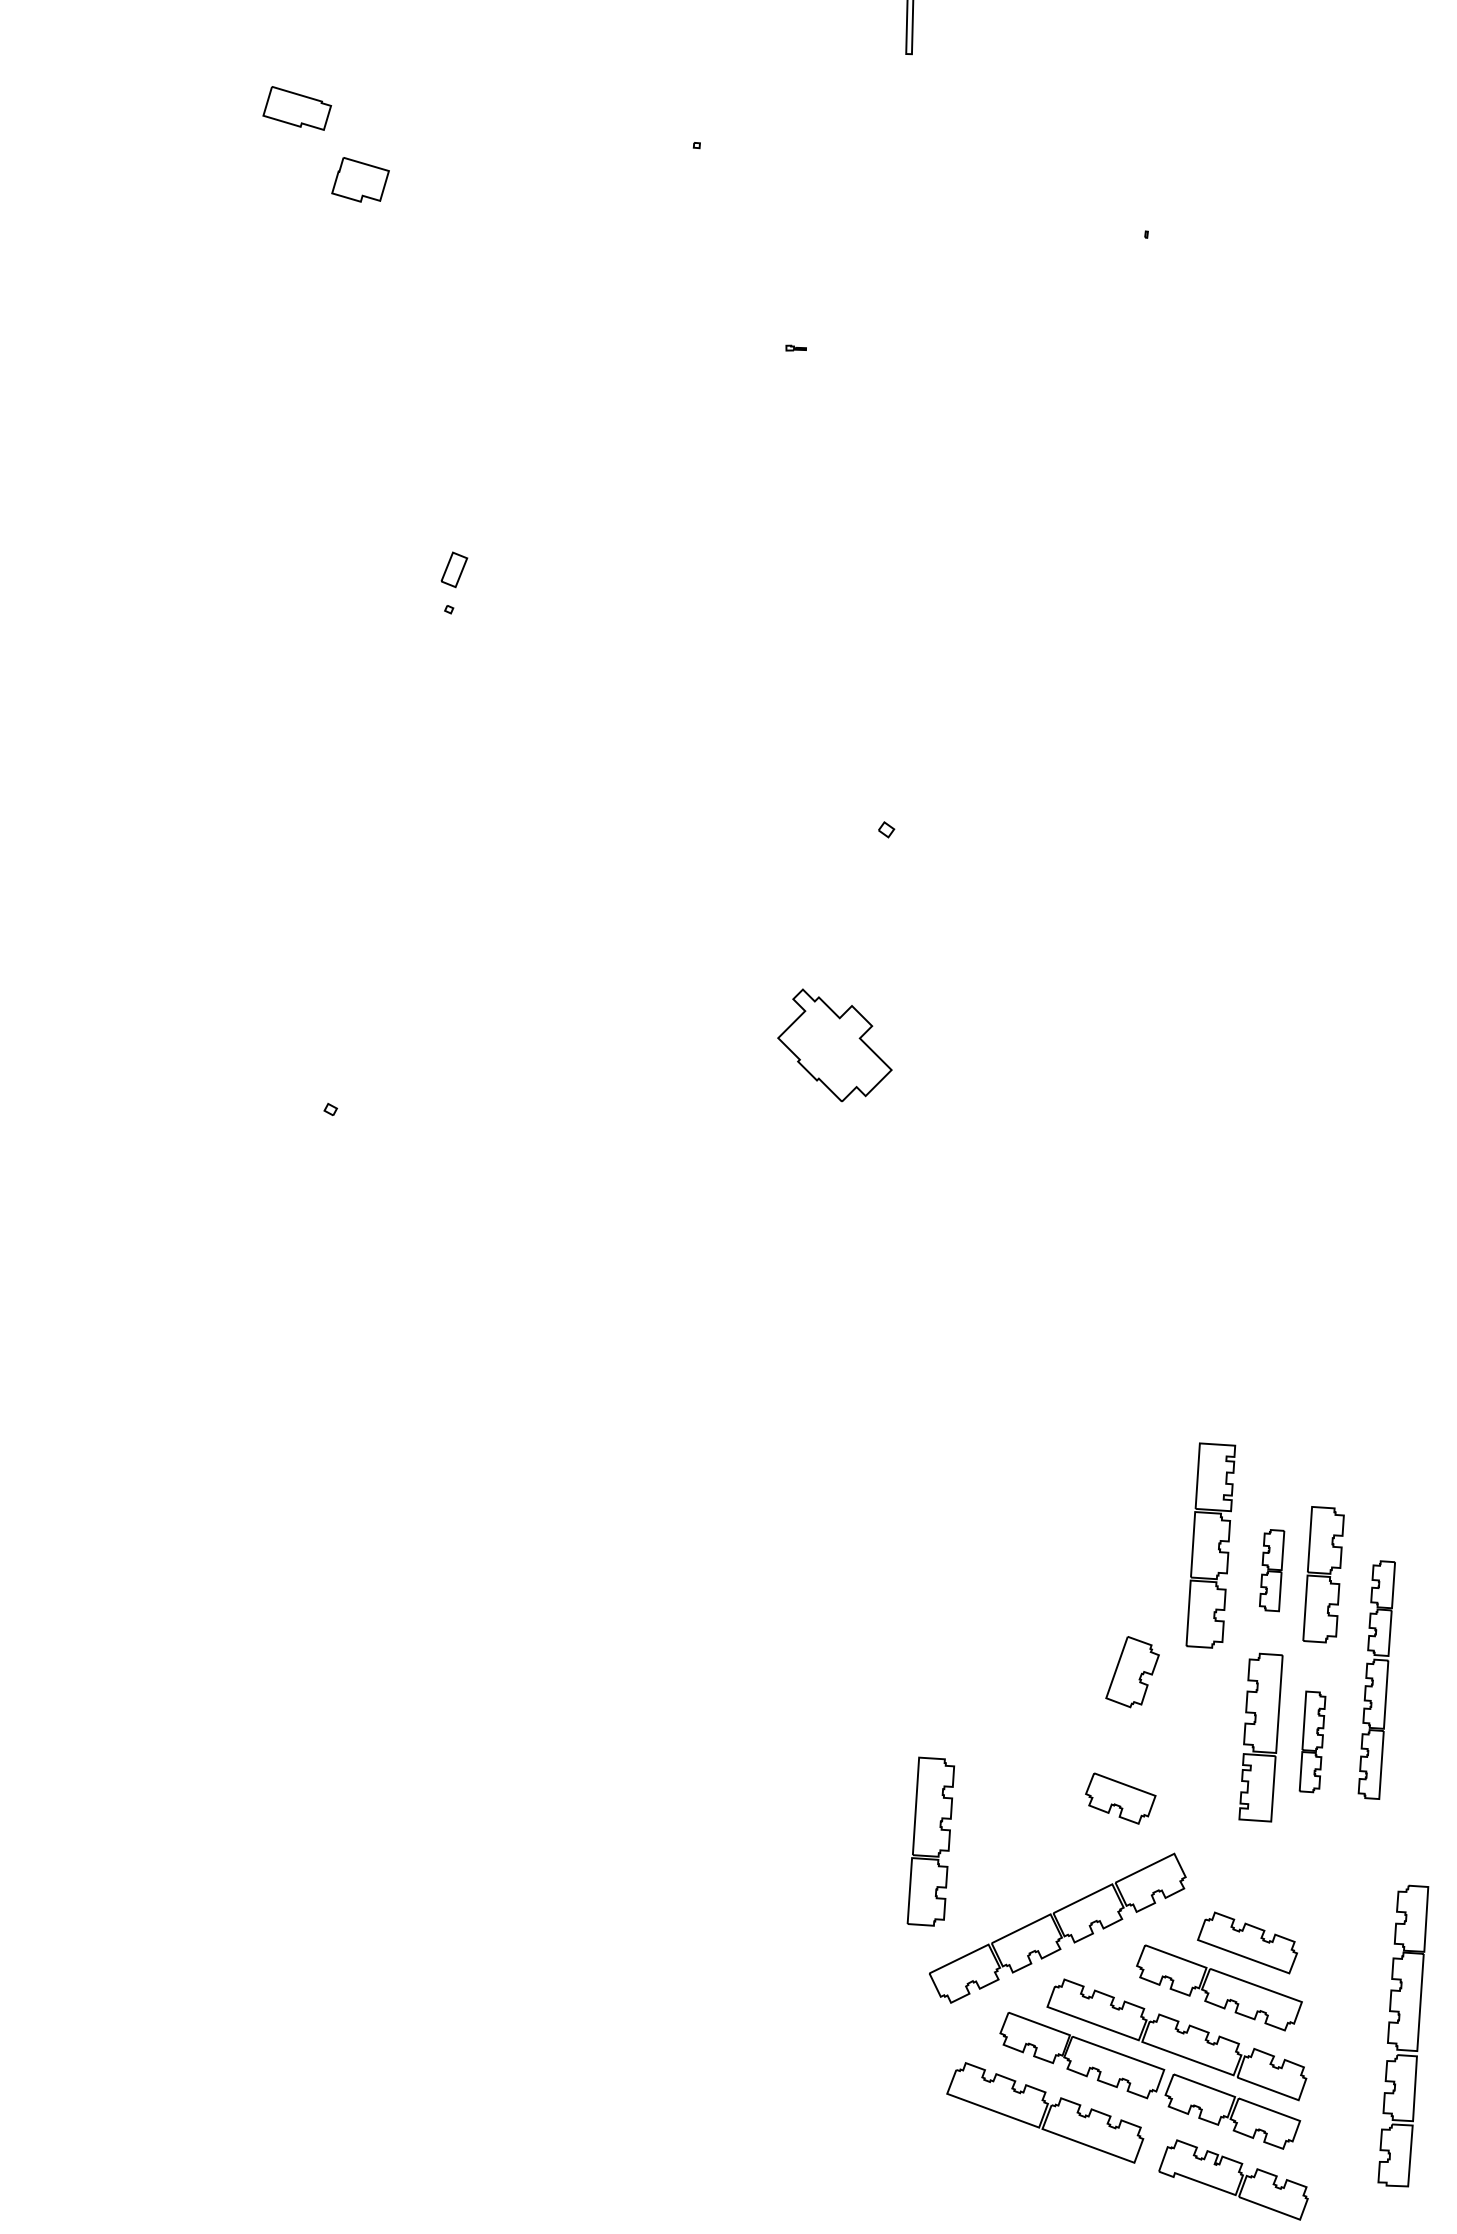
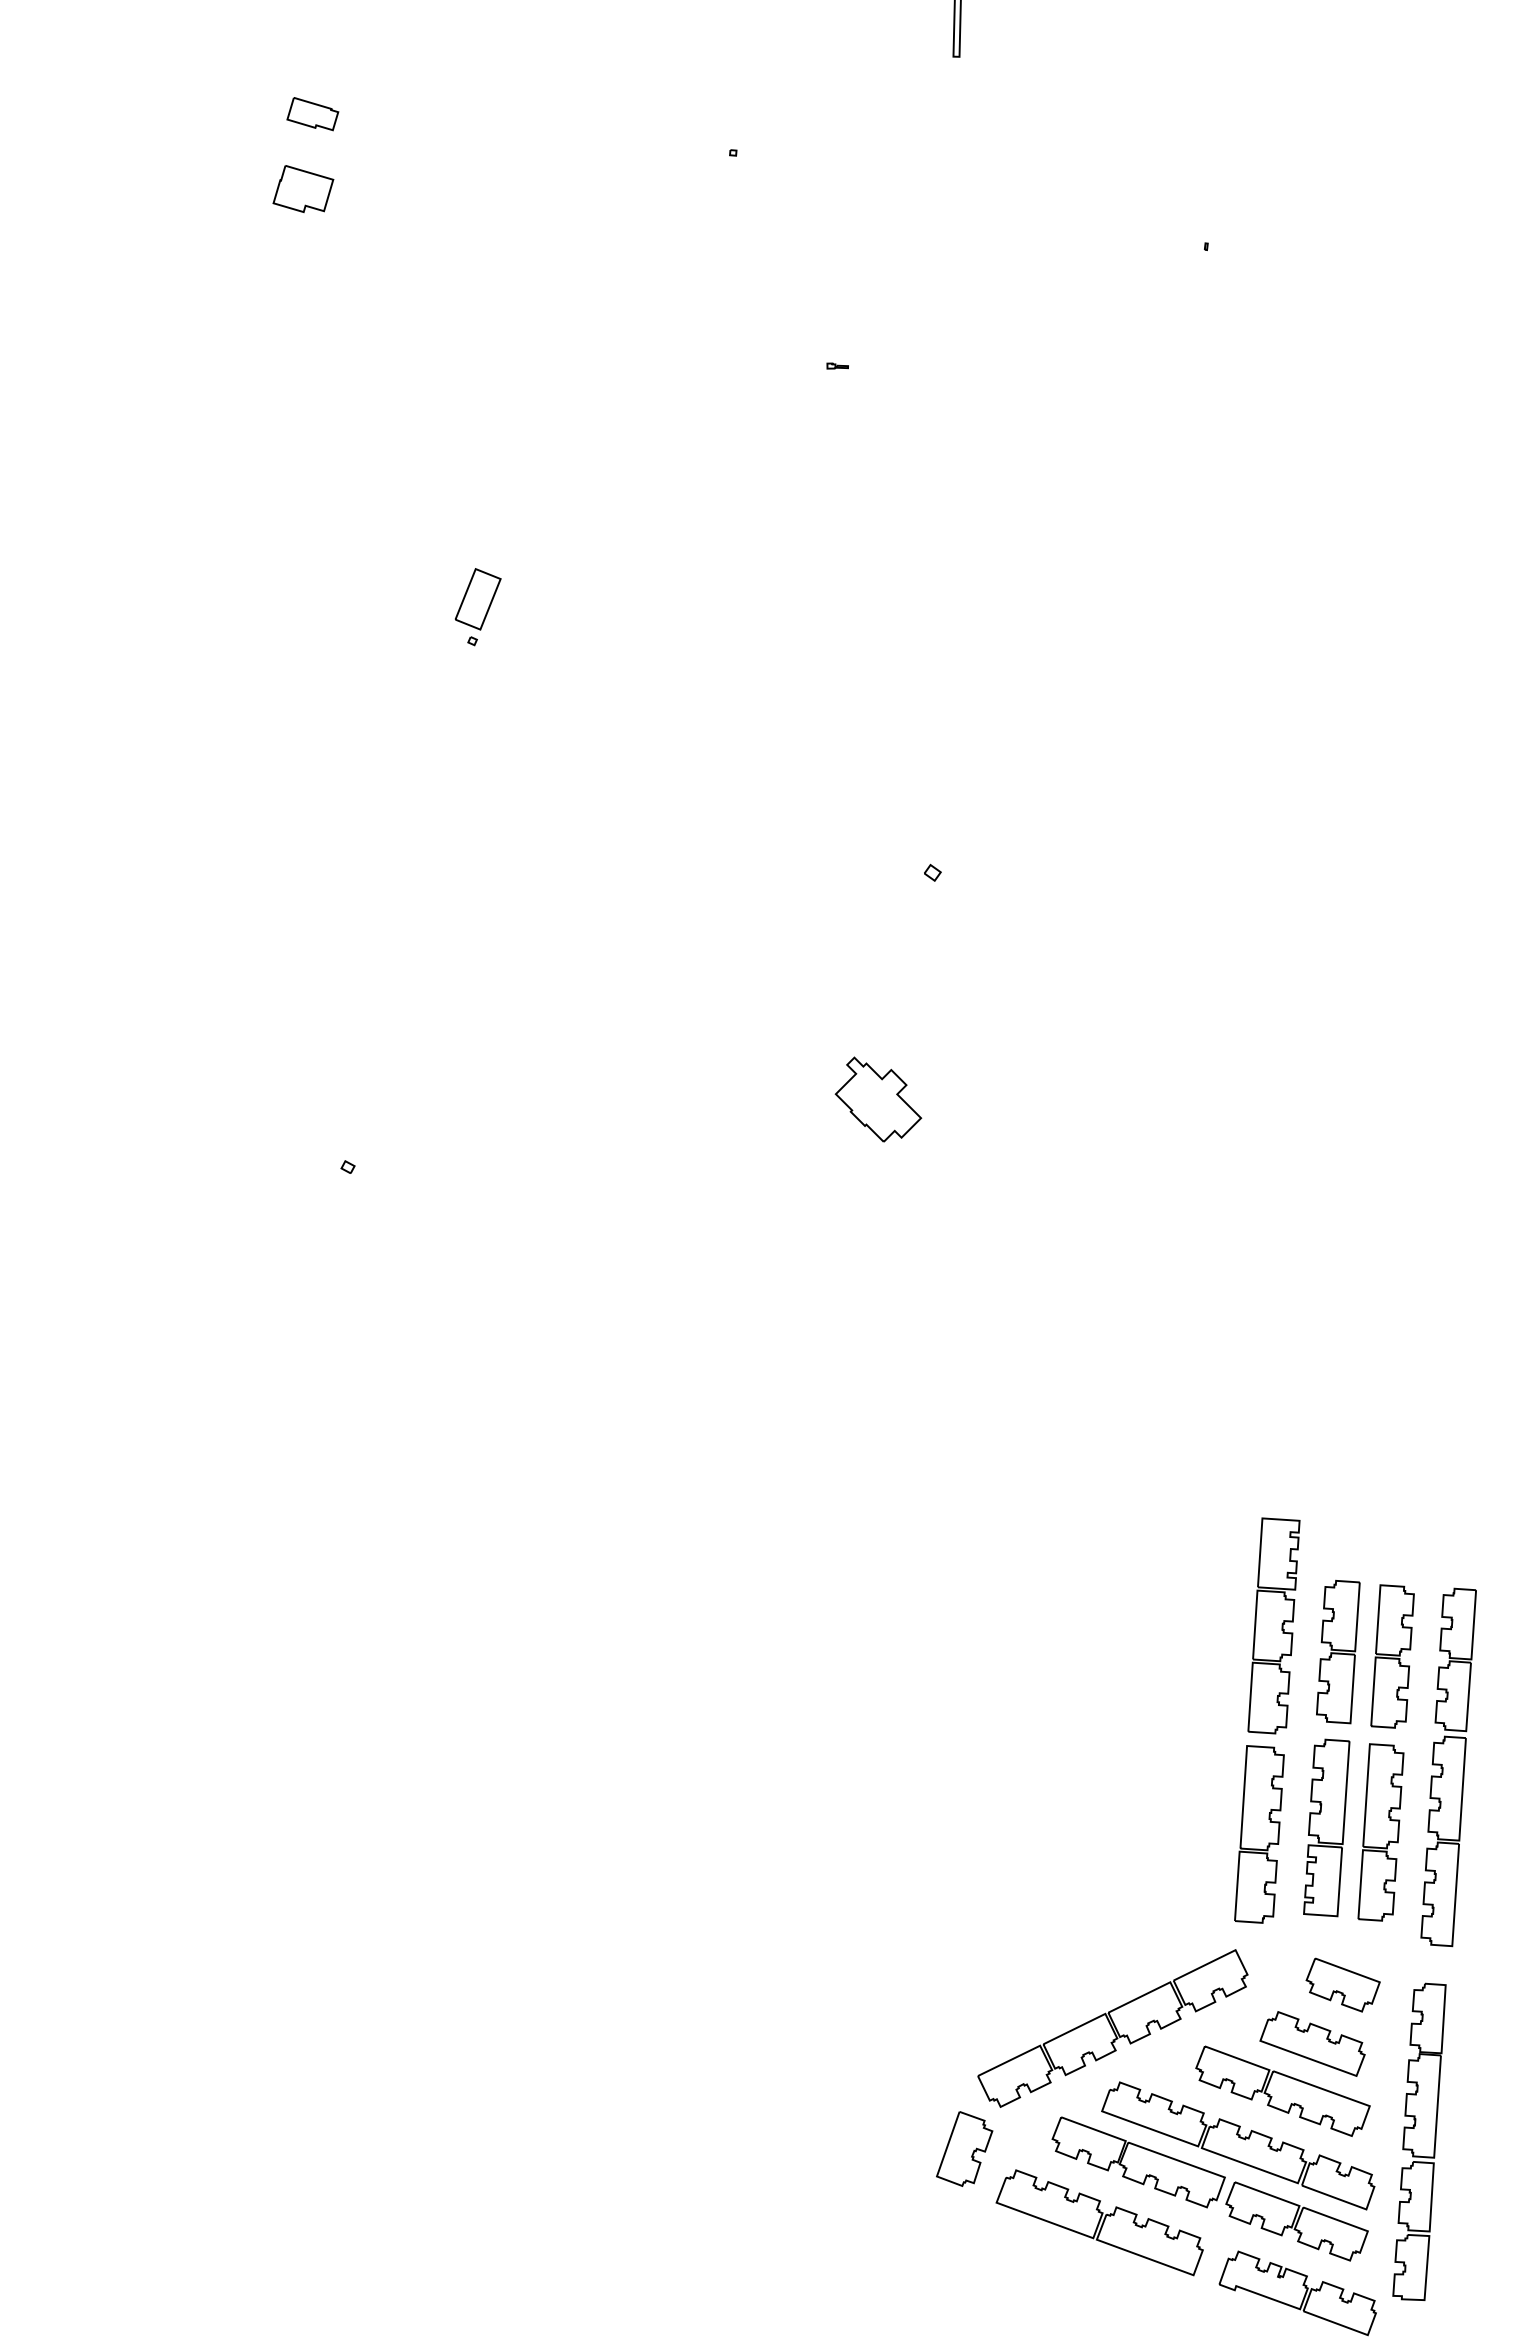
part: (296, 108) -> (312, 114), size x0.71
part: (360, 179) -> (303, 188), moved
part: (453, 569) -> (477, 599), size x1.67
part: (834, 1045) -> (878, 1099), size x0.71
part: (1272, 1570) -> (1338, 1652), size x1.67
part: (1132, 1671) -> (964, 2148), moved
part: (1376, 1680) -> (1448, 1767), size x1.43
part: (1312, 1741) -> (1380, 1832), size x1.67
part: (1120, 1798) -> (1342, 1984), moved
part: (930, 1841) -> (1259, 1834), moved
part: (1403, 2035) -> (1419, 2141), moved

